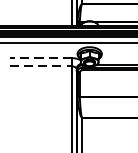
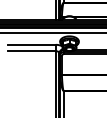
line: (40, 57) -> (31, 44), dashed -> solid
line: (41, 66) -> (32, 51), dashed -> solid

